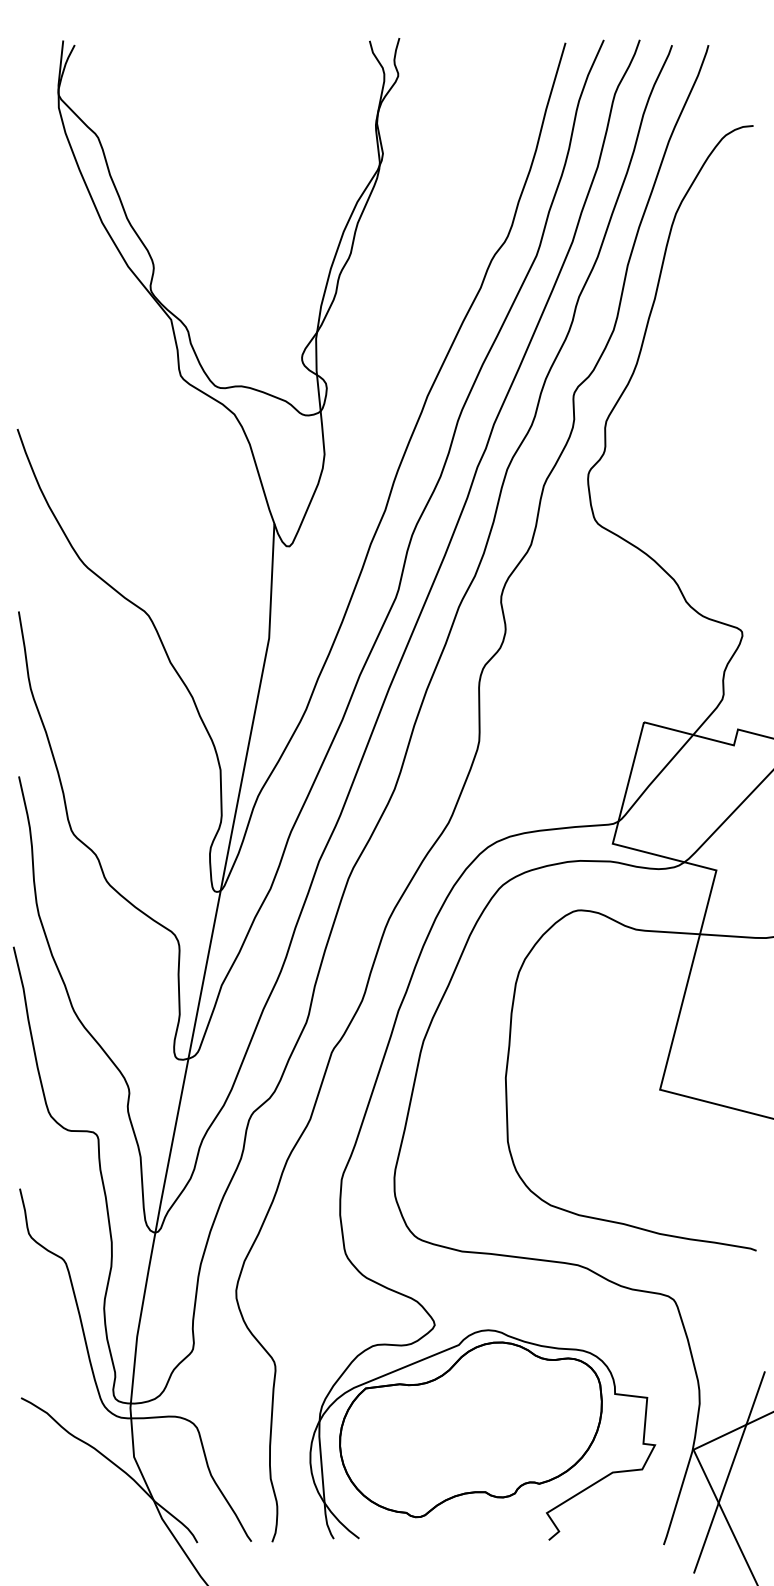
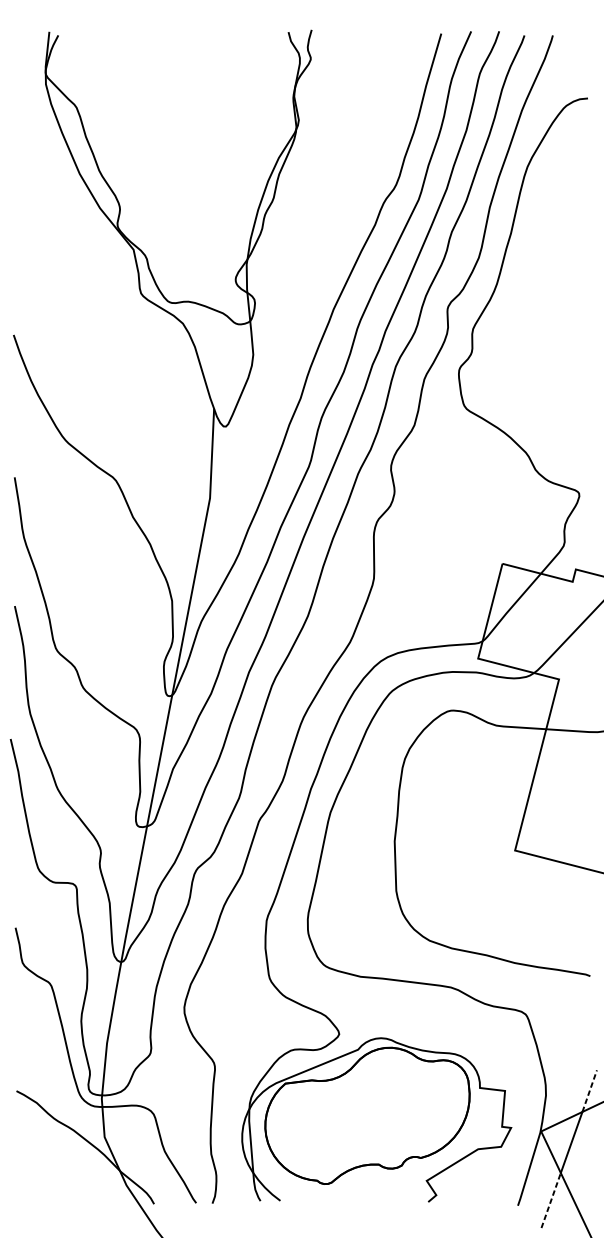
line: (755, 1397) -> (589, 1090), solid -> dashed
line: (706, 1537) -> (551, 1199), solid -> dashed

